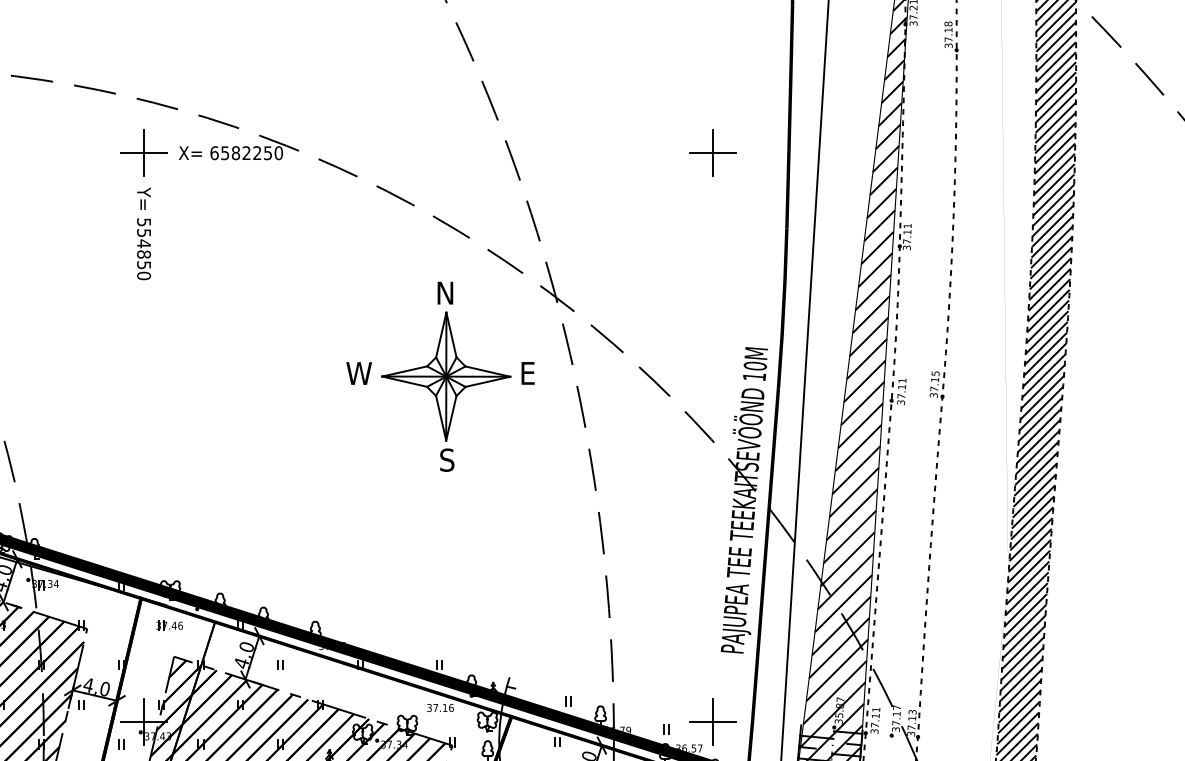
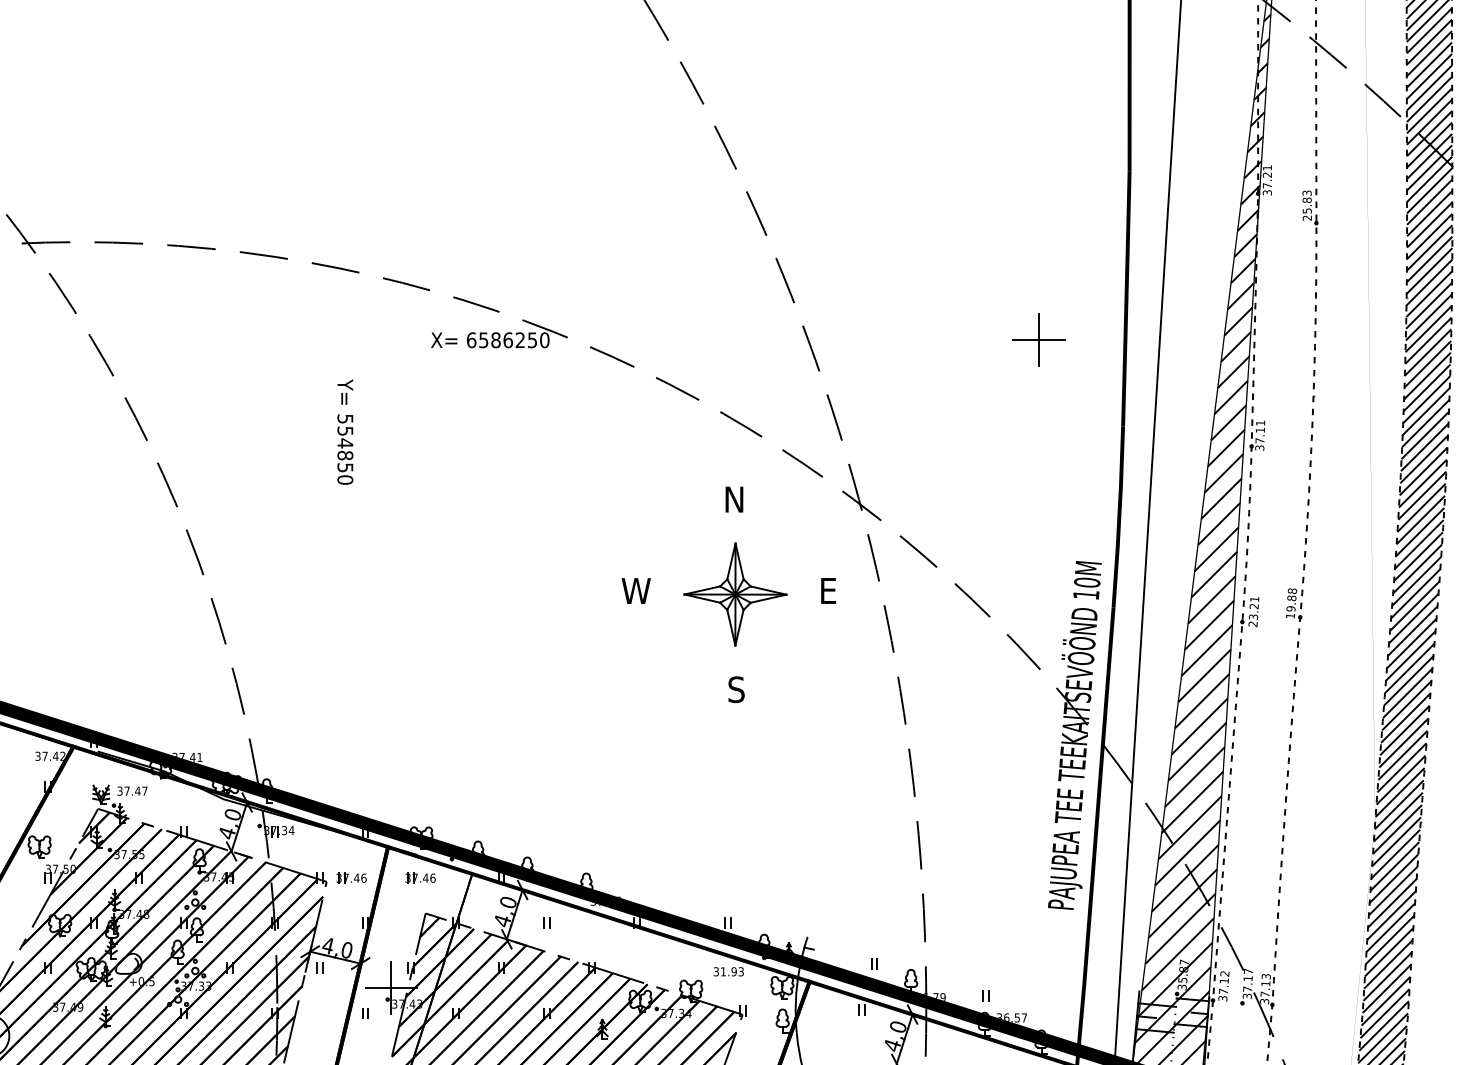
text: (947, 34) -> (1306, 205), 37.18 -> 25.83
part: (144, 152) -> (391, 339), removed
text: (246, 153) -> (508, 340), 6582250 -> 6586250
text: (144, 233) -> (345, 431), moved
part: (446, 376) -> (735, 594), size x0.7
text: (933, 384) -> (1290, 603), 37.15 -> 19.88
text: (901, 394) -> (1253, 615), 37.11 -> 23.21
part: (109, 625) -> (351, 877), added
text: (443, 707) -> (732, 971), 37.16 -> 31.93
text: (875, 709) -> (1224, 973), 37.11 -> 37.12
part: (712, 721) -> (1038, 987), removed

